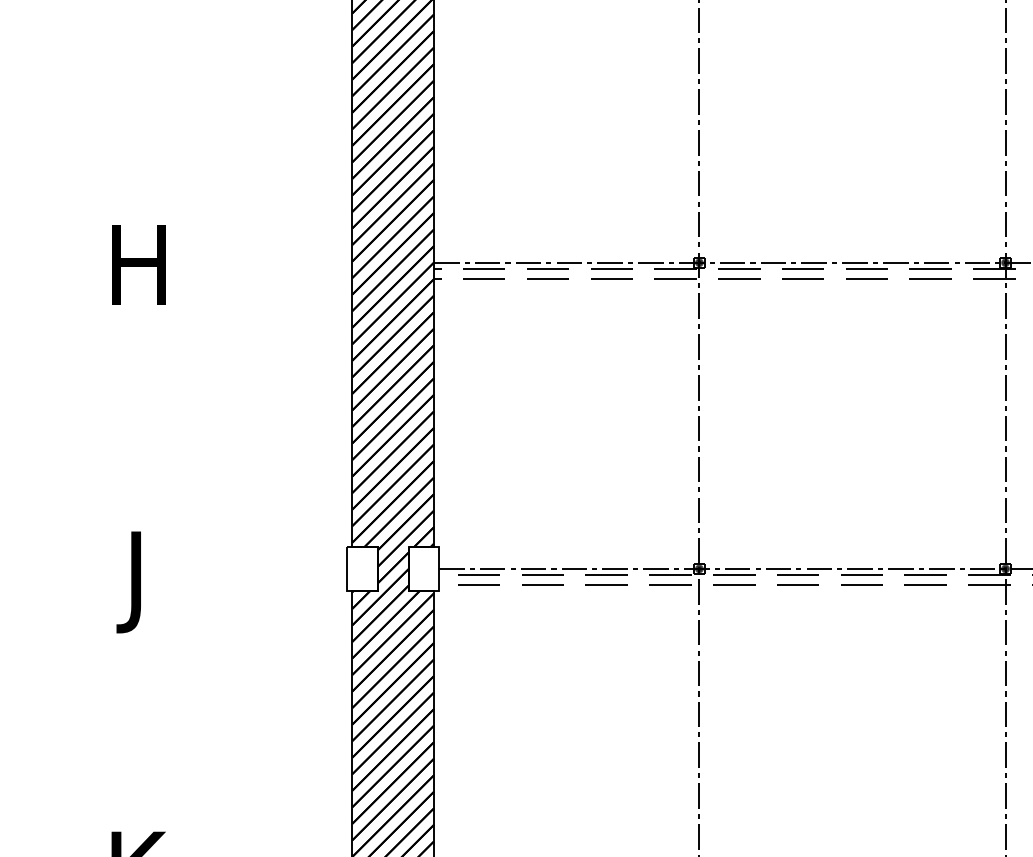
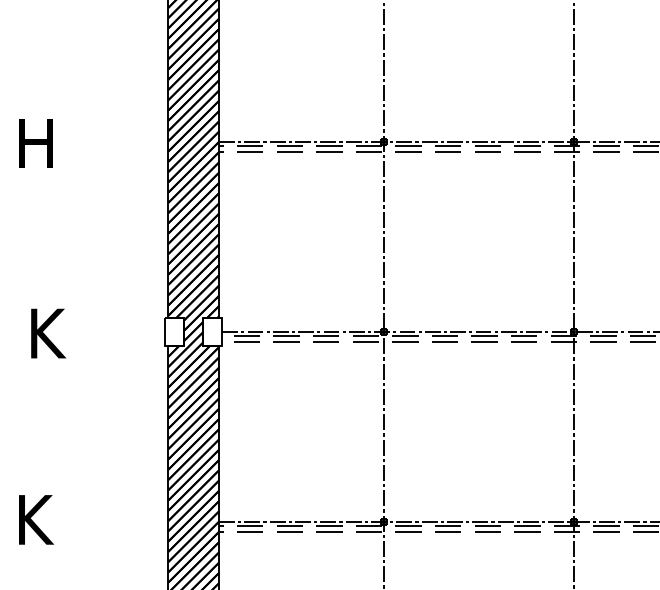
text: (152, 581) -> (44, 339), J -> K

